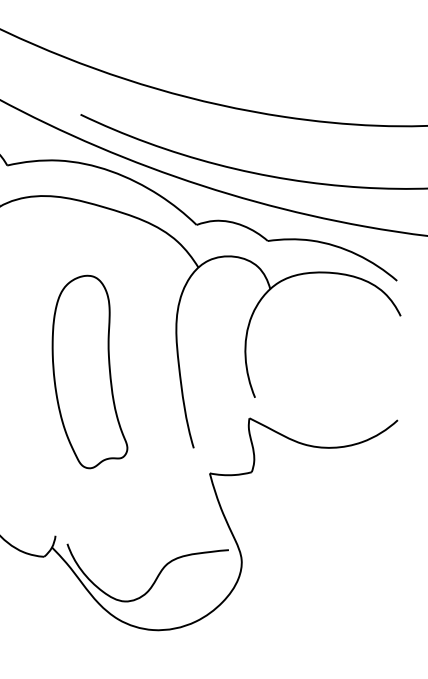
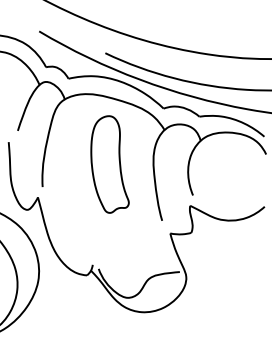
part: (88, 371) -> (109, 164), moved

